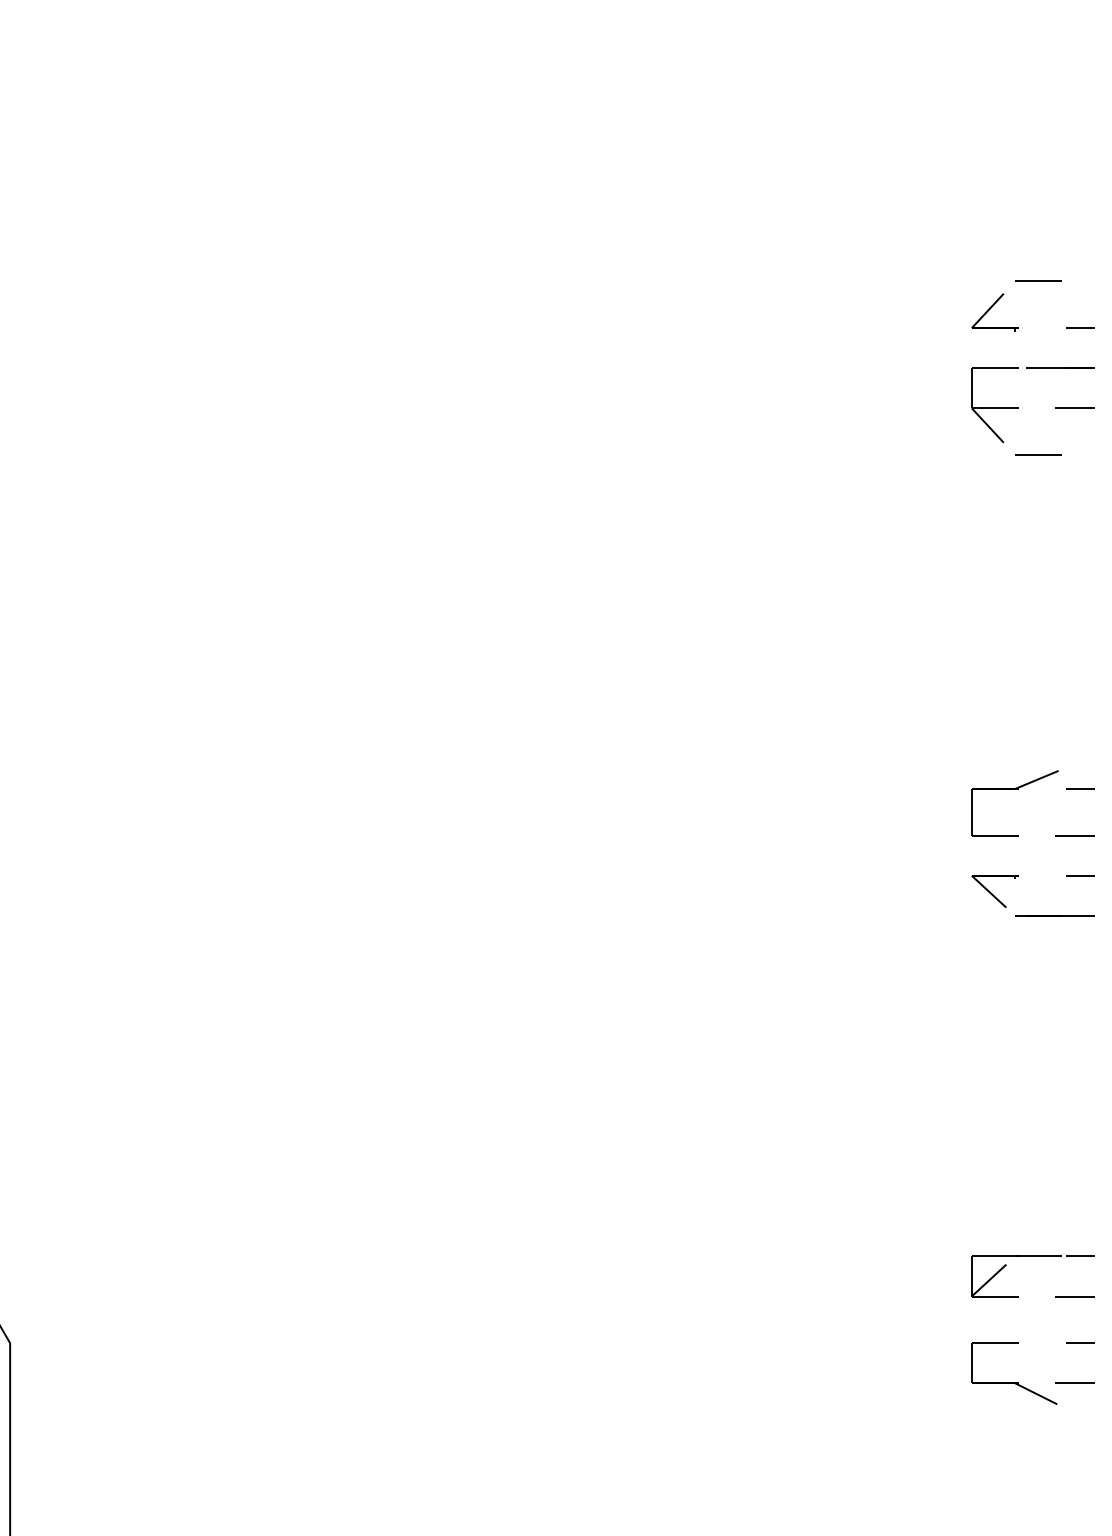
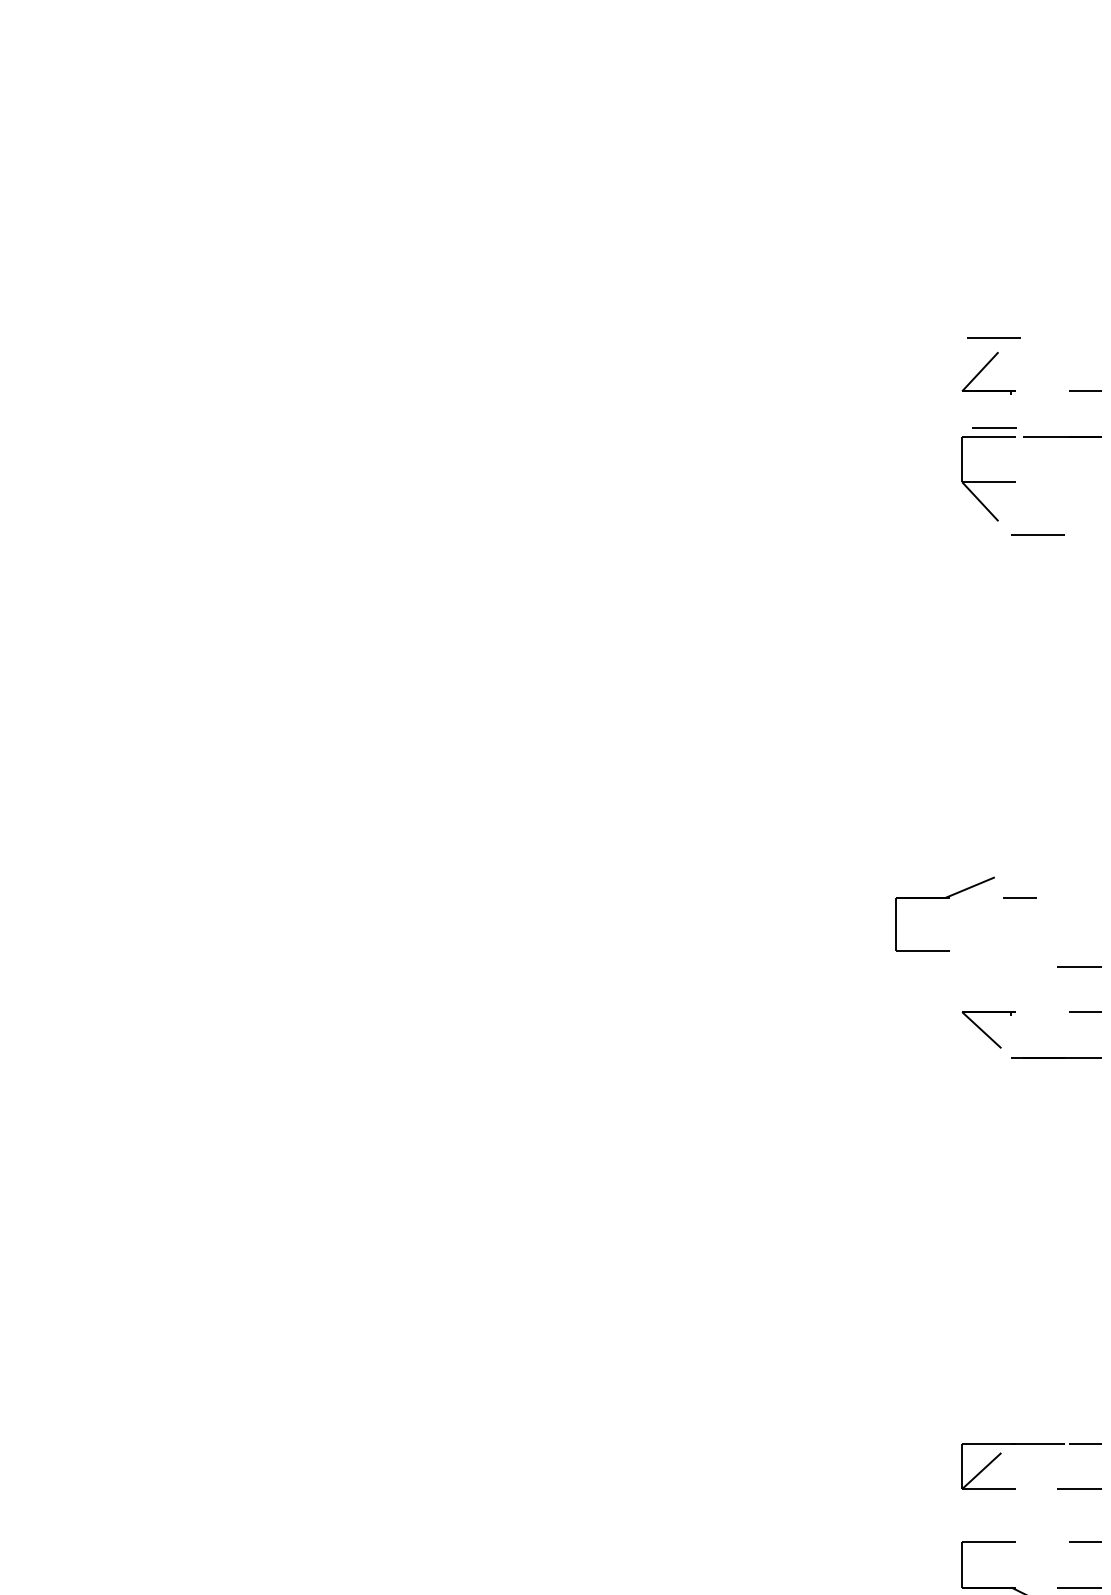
line: (1038, 280) -> (993, 337), moved
line: (1074, 407) -> (993, 426), moved
part: (1024, 786) -> (956, 895), moved

